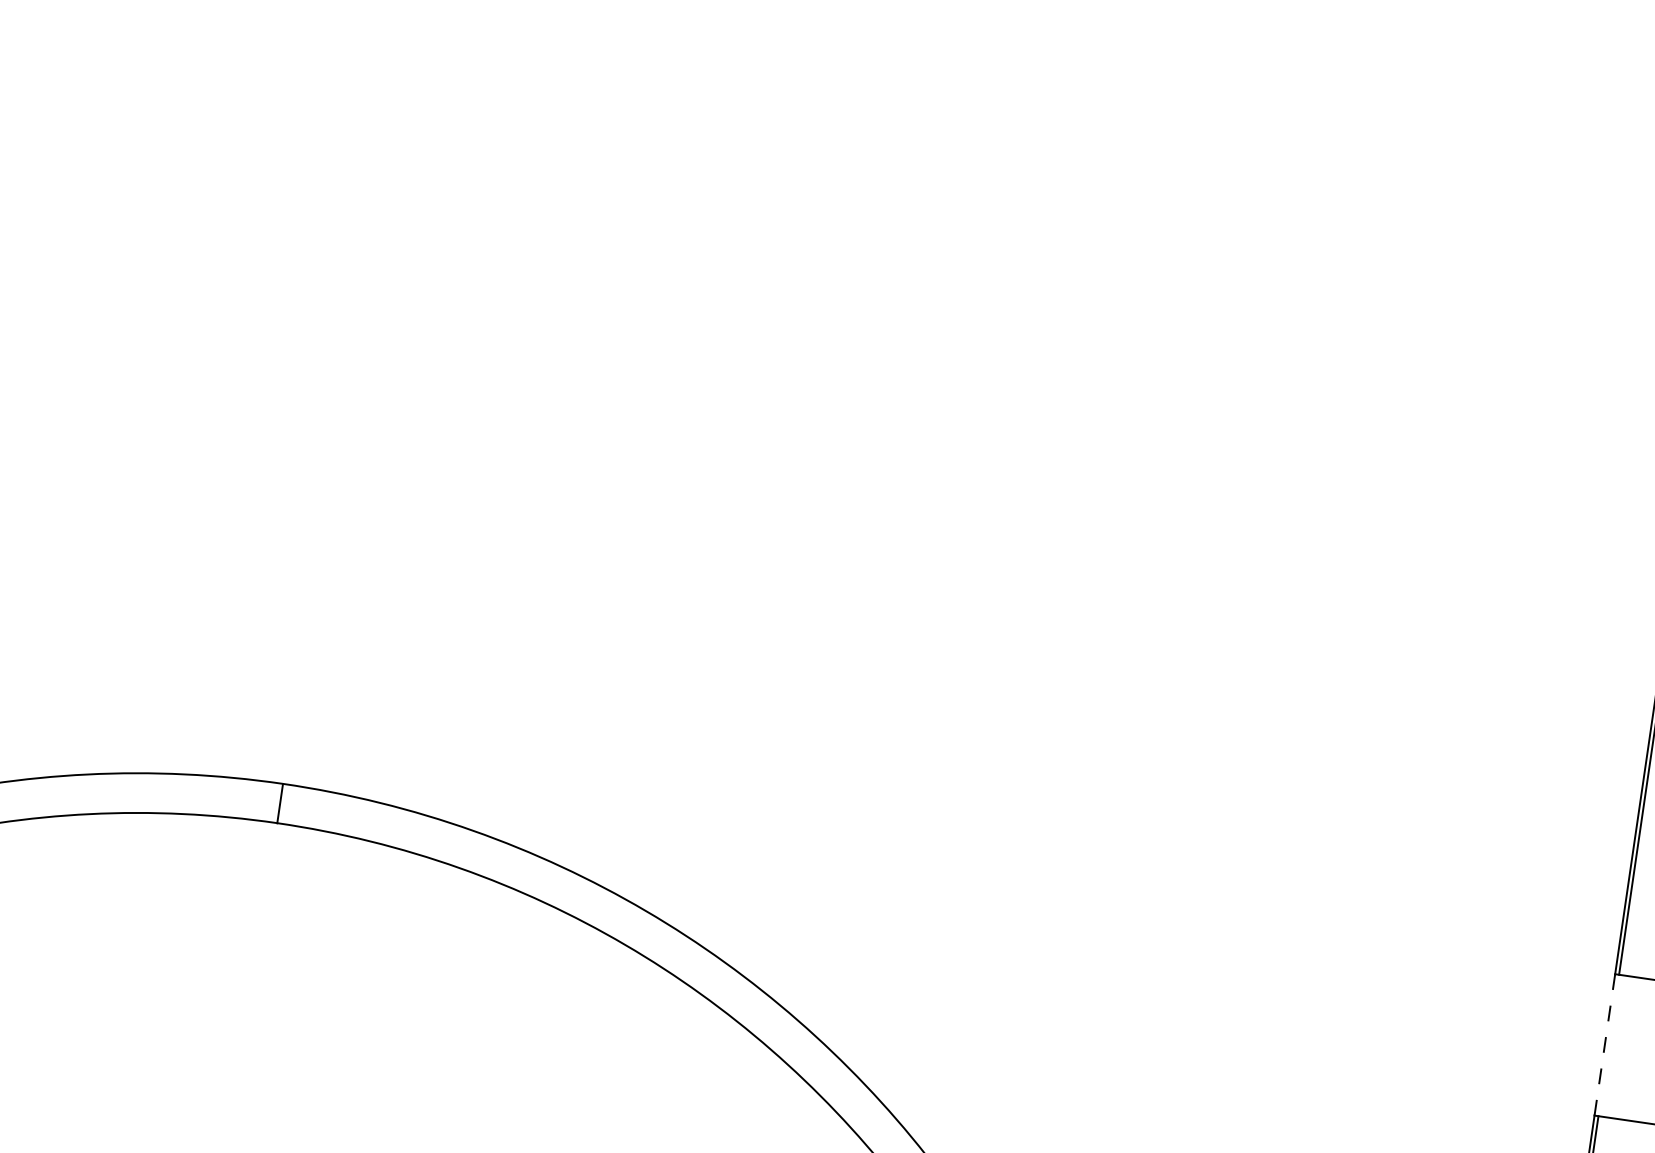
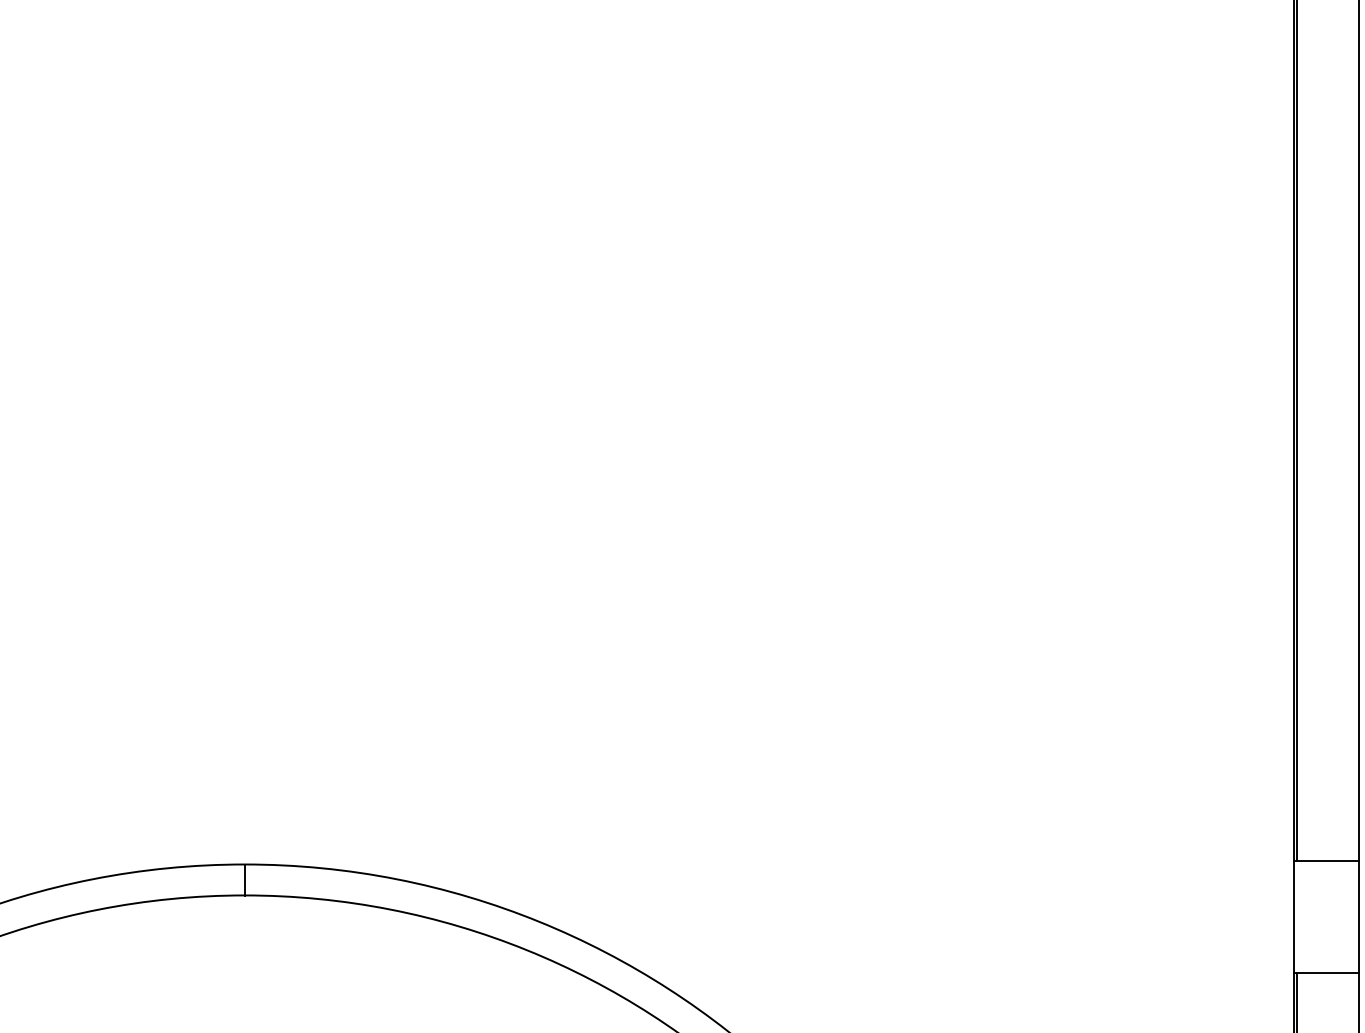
line: (1605, 1045) -> (1294, 917), dashed -> solid

